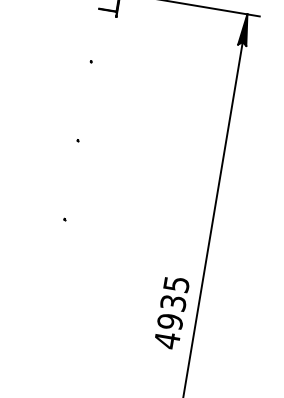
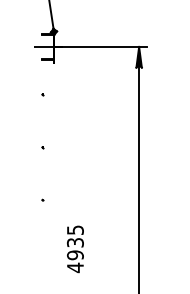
text: (171, 313) -> (75, 249), moved

